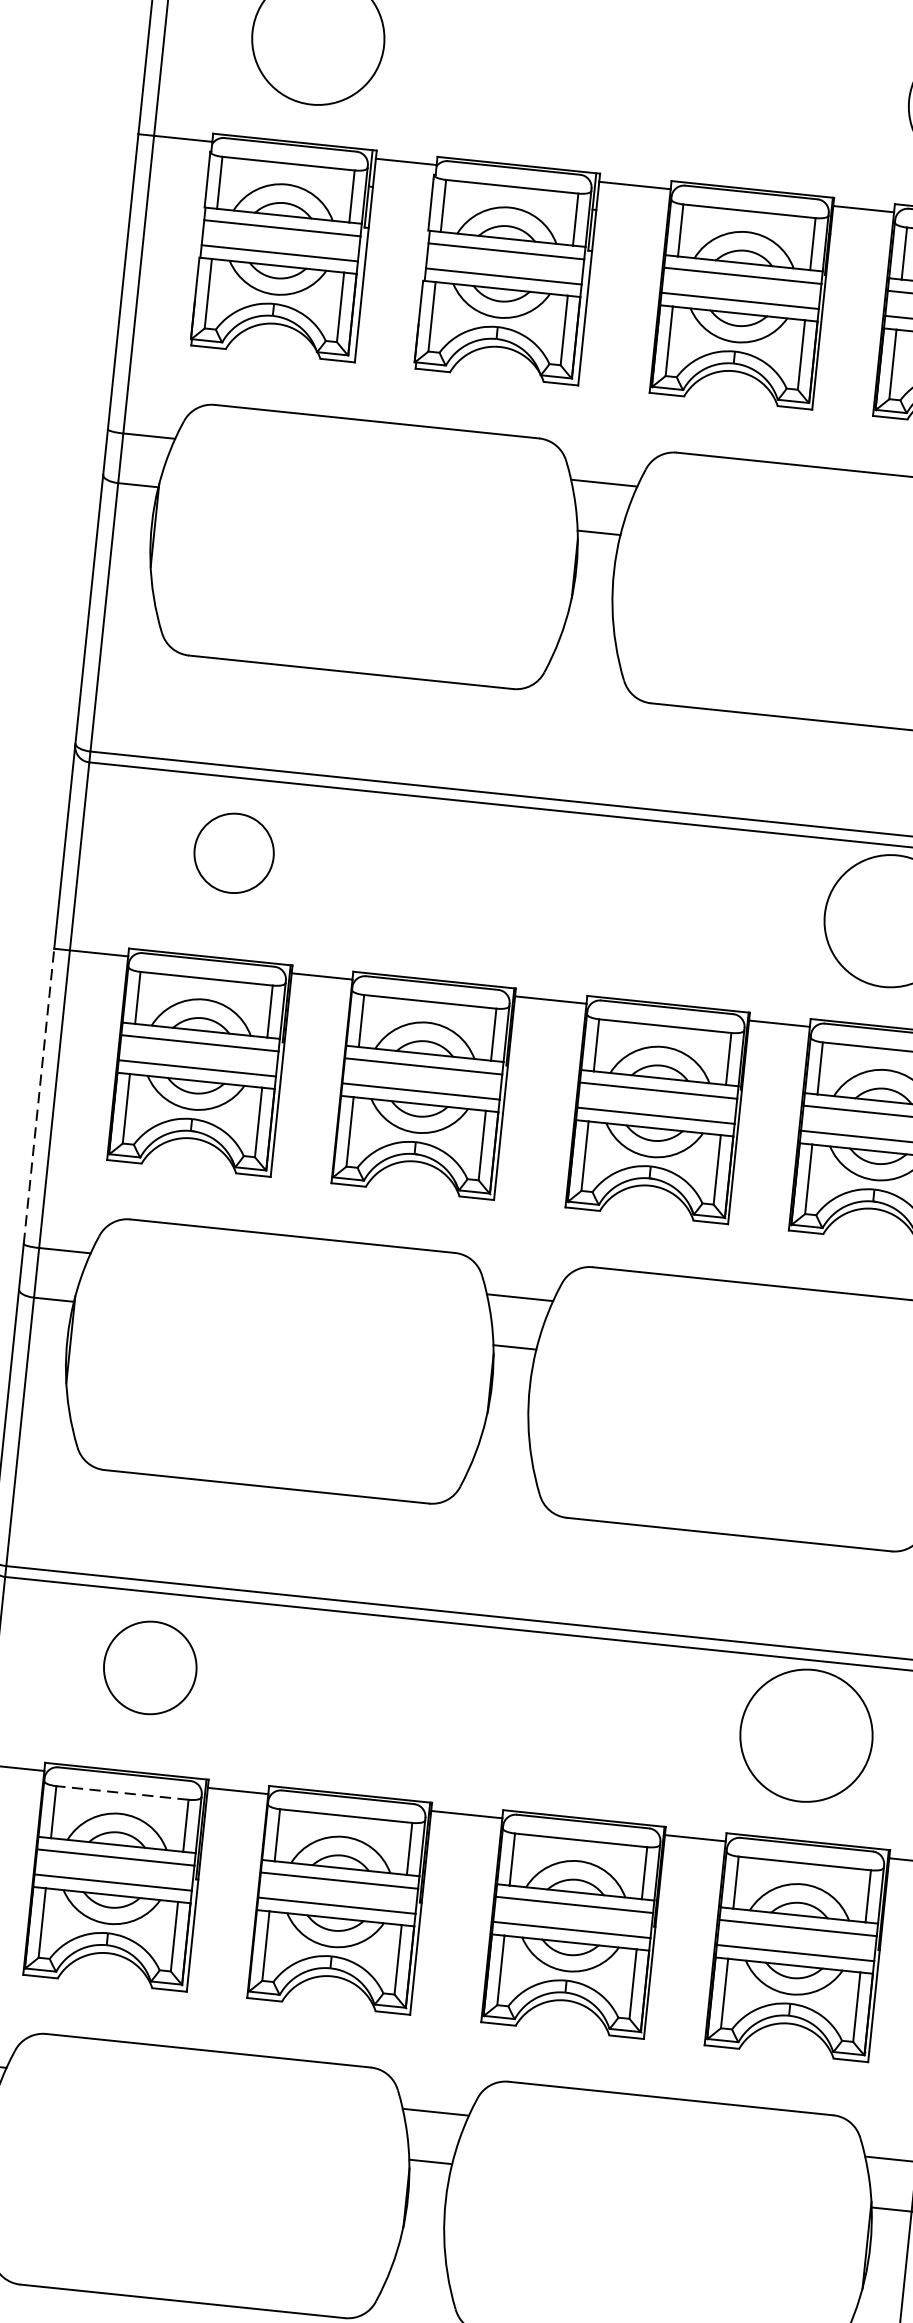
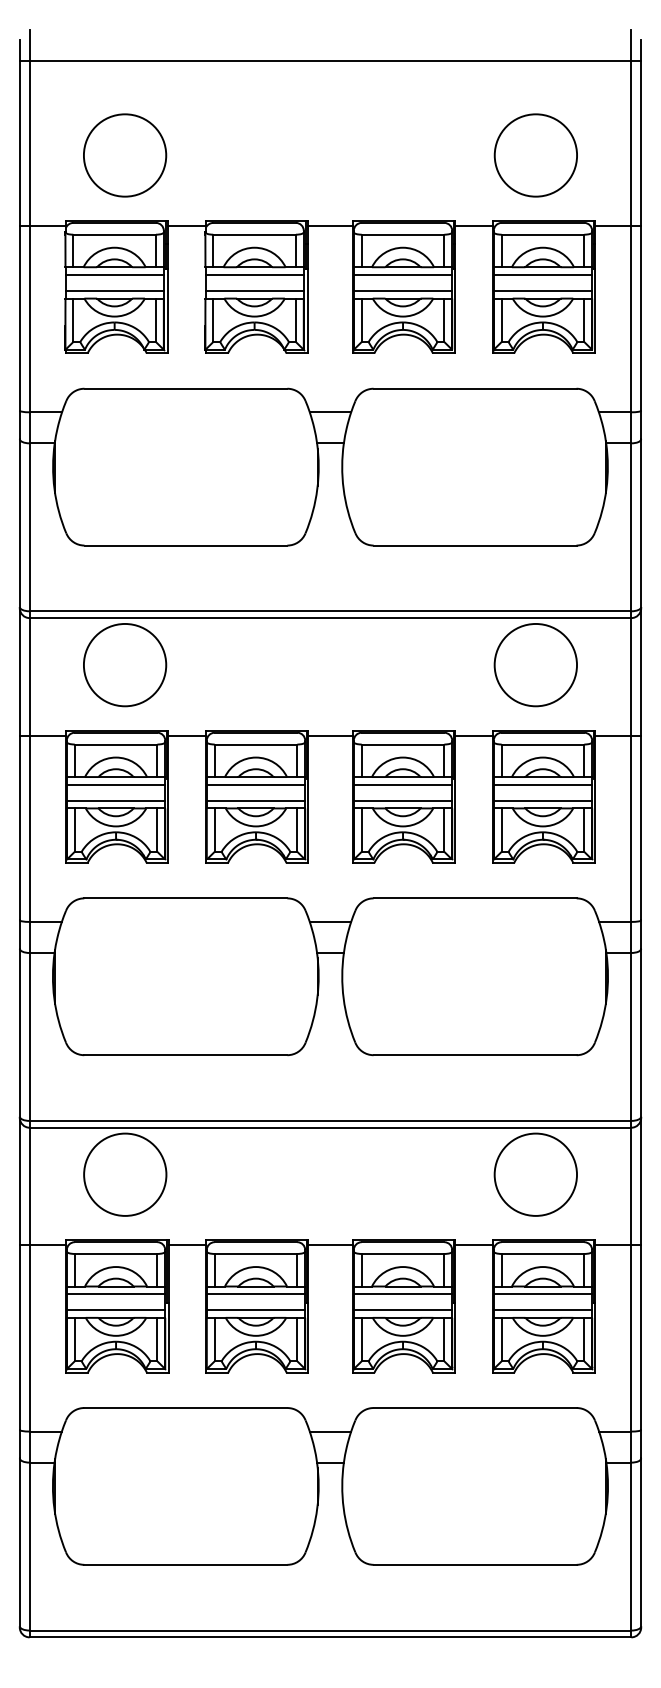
circle: (233, 852) -> (124, 664), size x1.67
line: (38, 1095) -> (19, 827), dashed -> solid
circle: (150, 1667) -> (125, 1174), size x1.43
line: (121, 1792) -> (115, 1253), dashed -> solid

